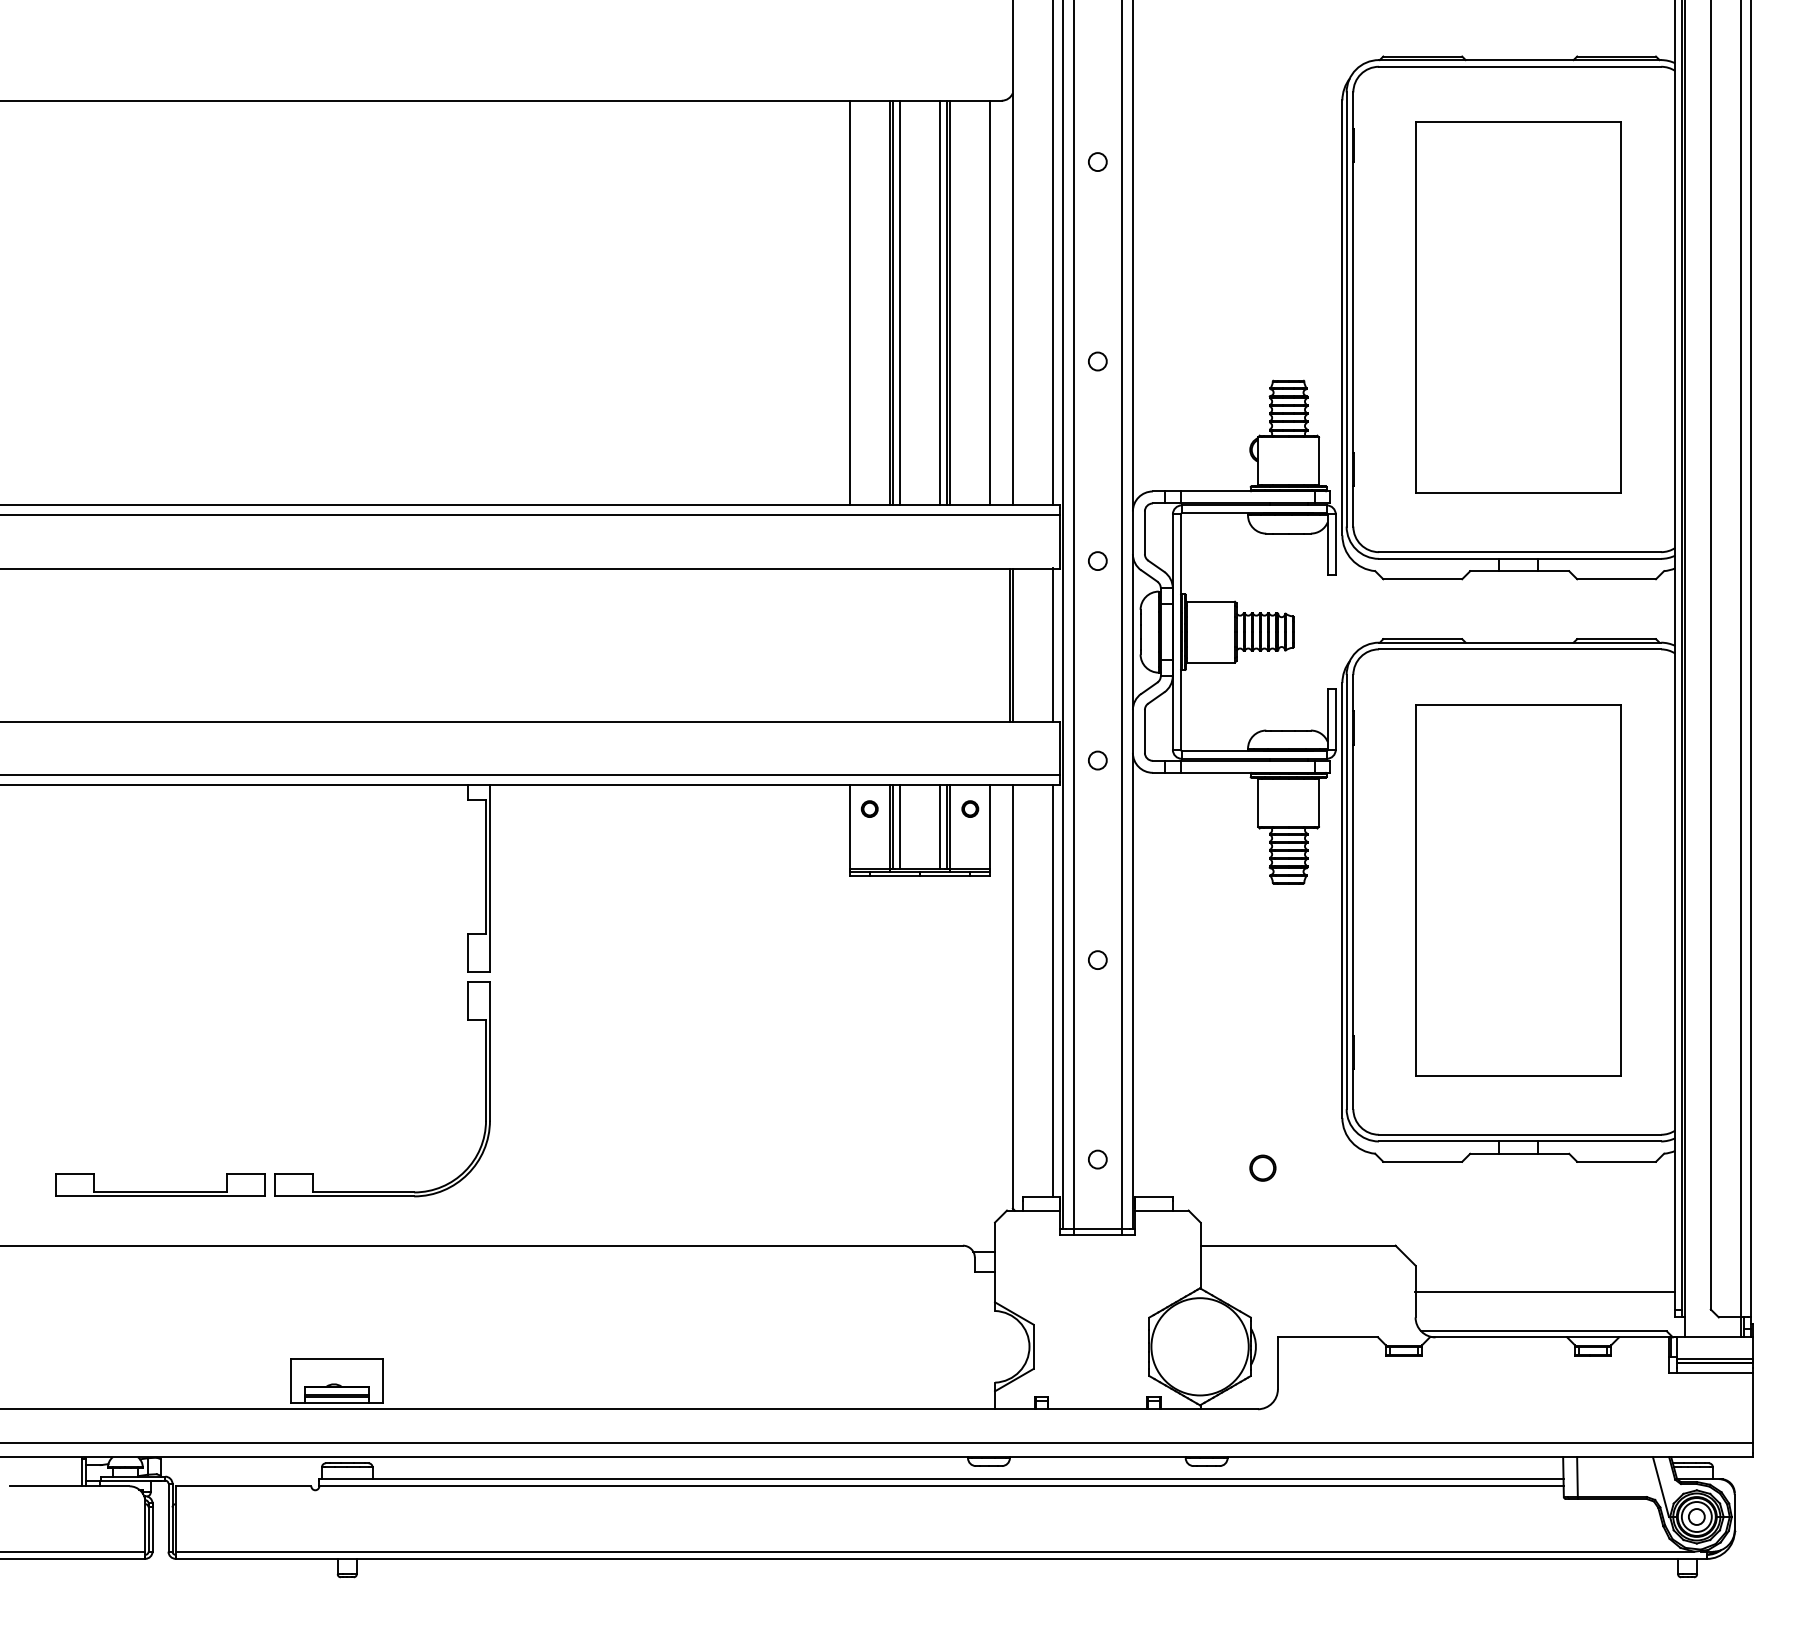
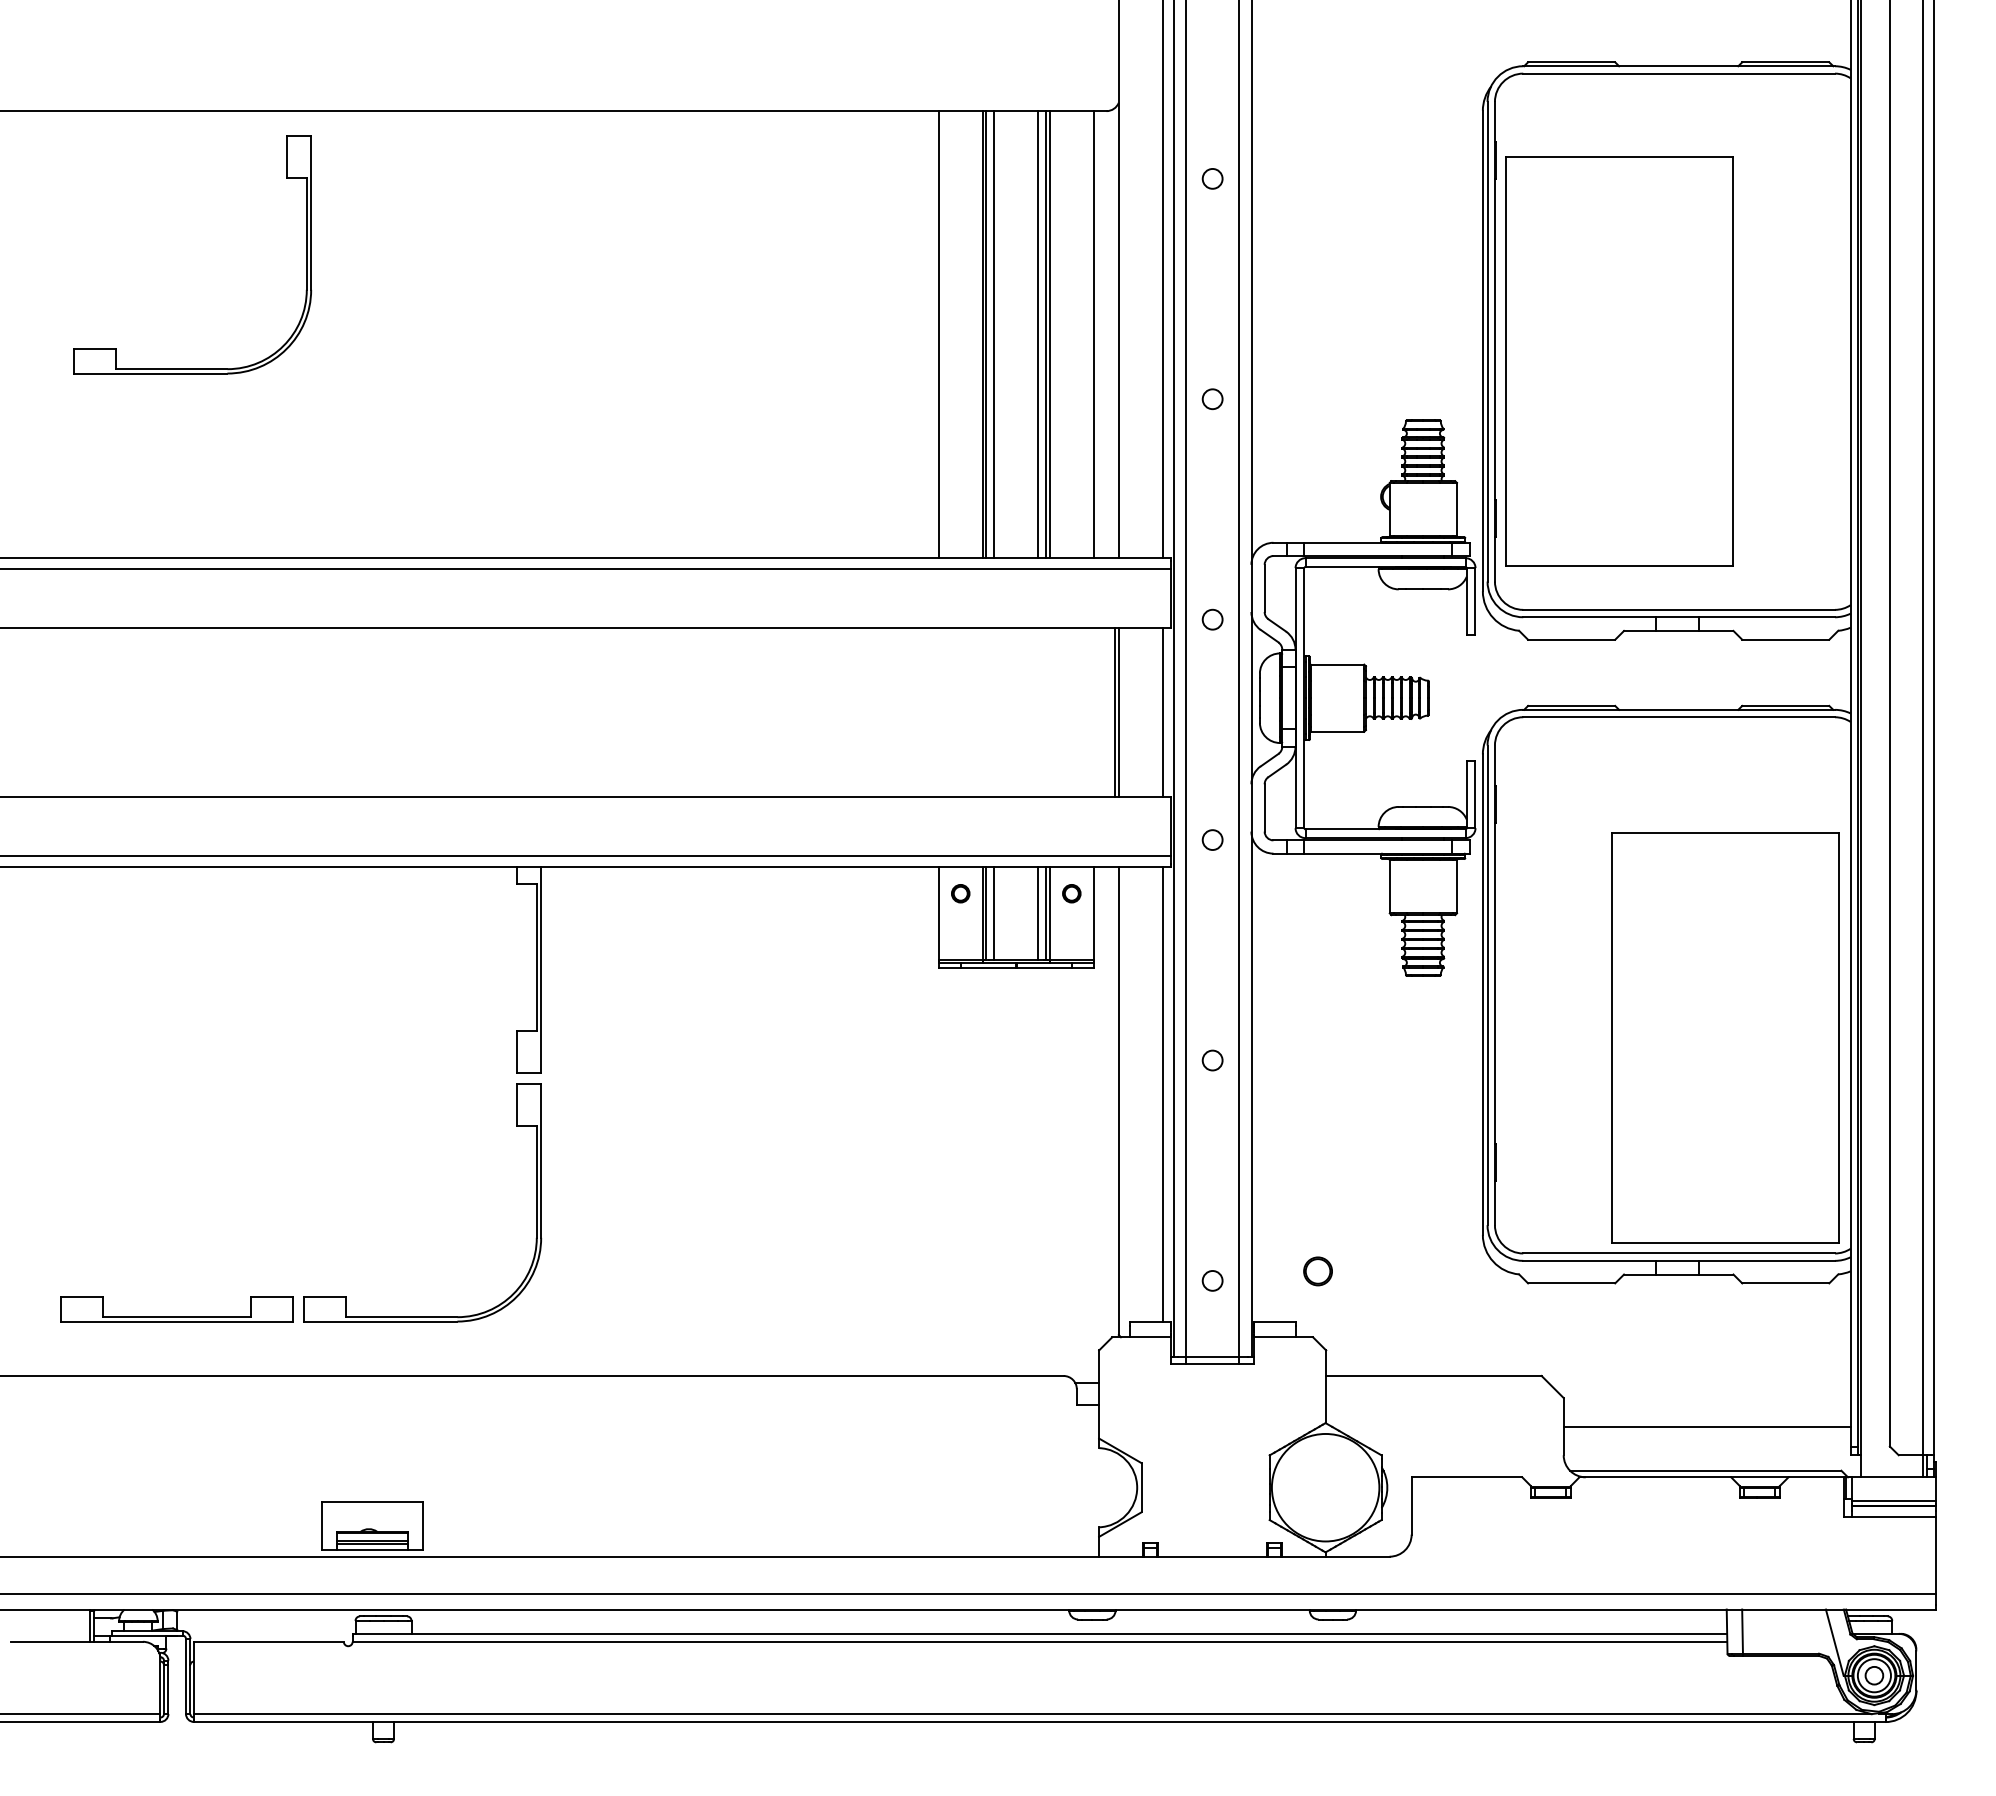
part: (277, 230) -> (306, 254), added
part: (1518, 307) -> (1619, 361), moved
part: (1518, 889) -> (1725, 1037), moved
part: (1262, 1168) -> (1317, 1271), moved

